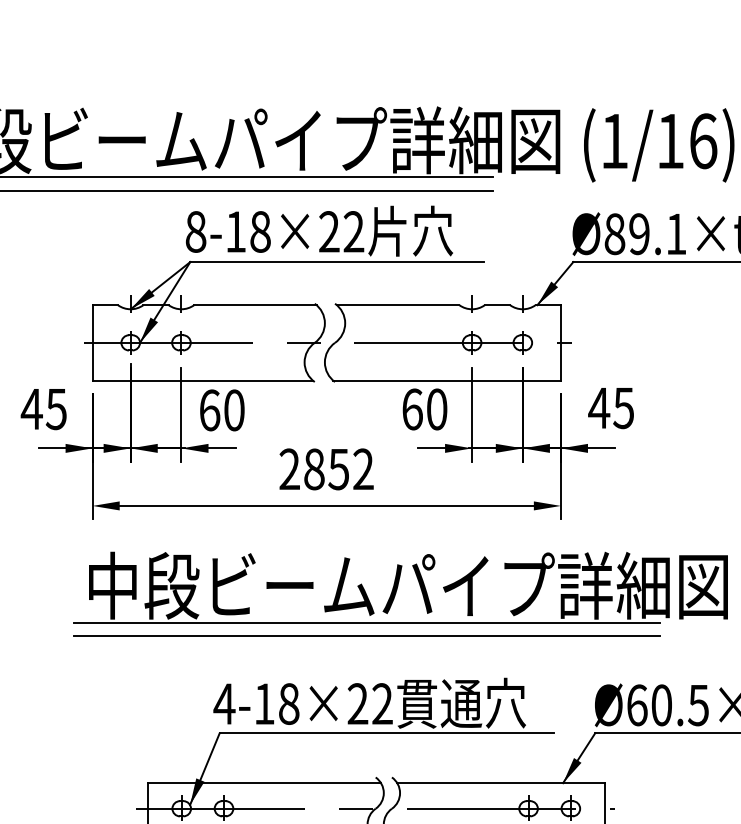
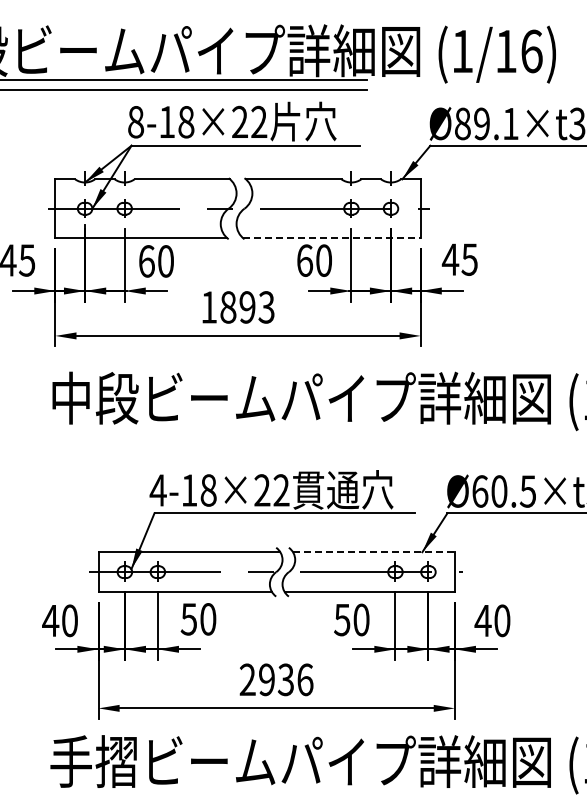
line: (446, 381) -> (331, 238), solid -> dashed
text: (326, 469) -> (237, 307), 2852 -> 1893
line: (367, 623) -> (269, 427), removed
line: (367, 636) -> (269, 437), removed
line: (500, 783) -> (373, 552), solid -> dashed

